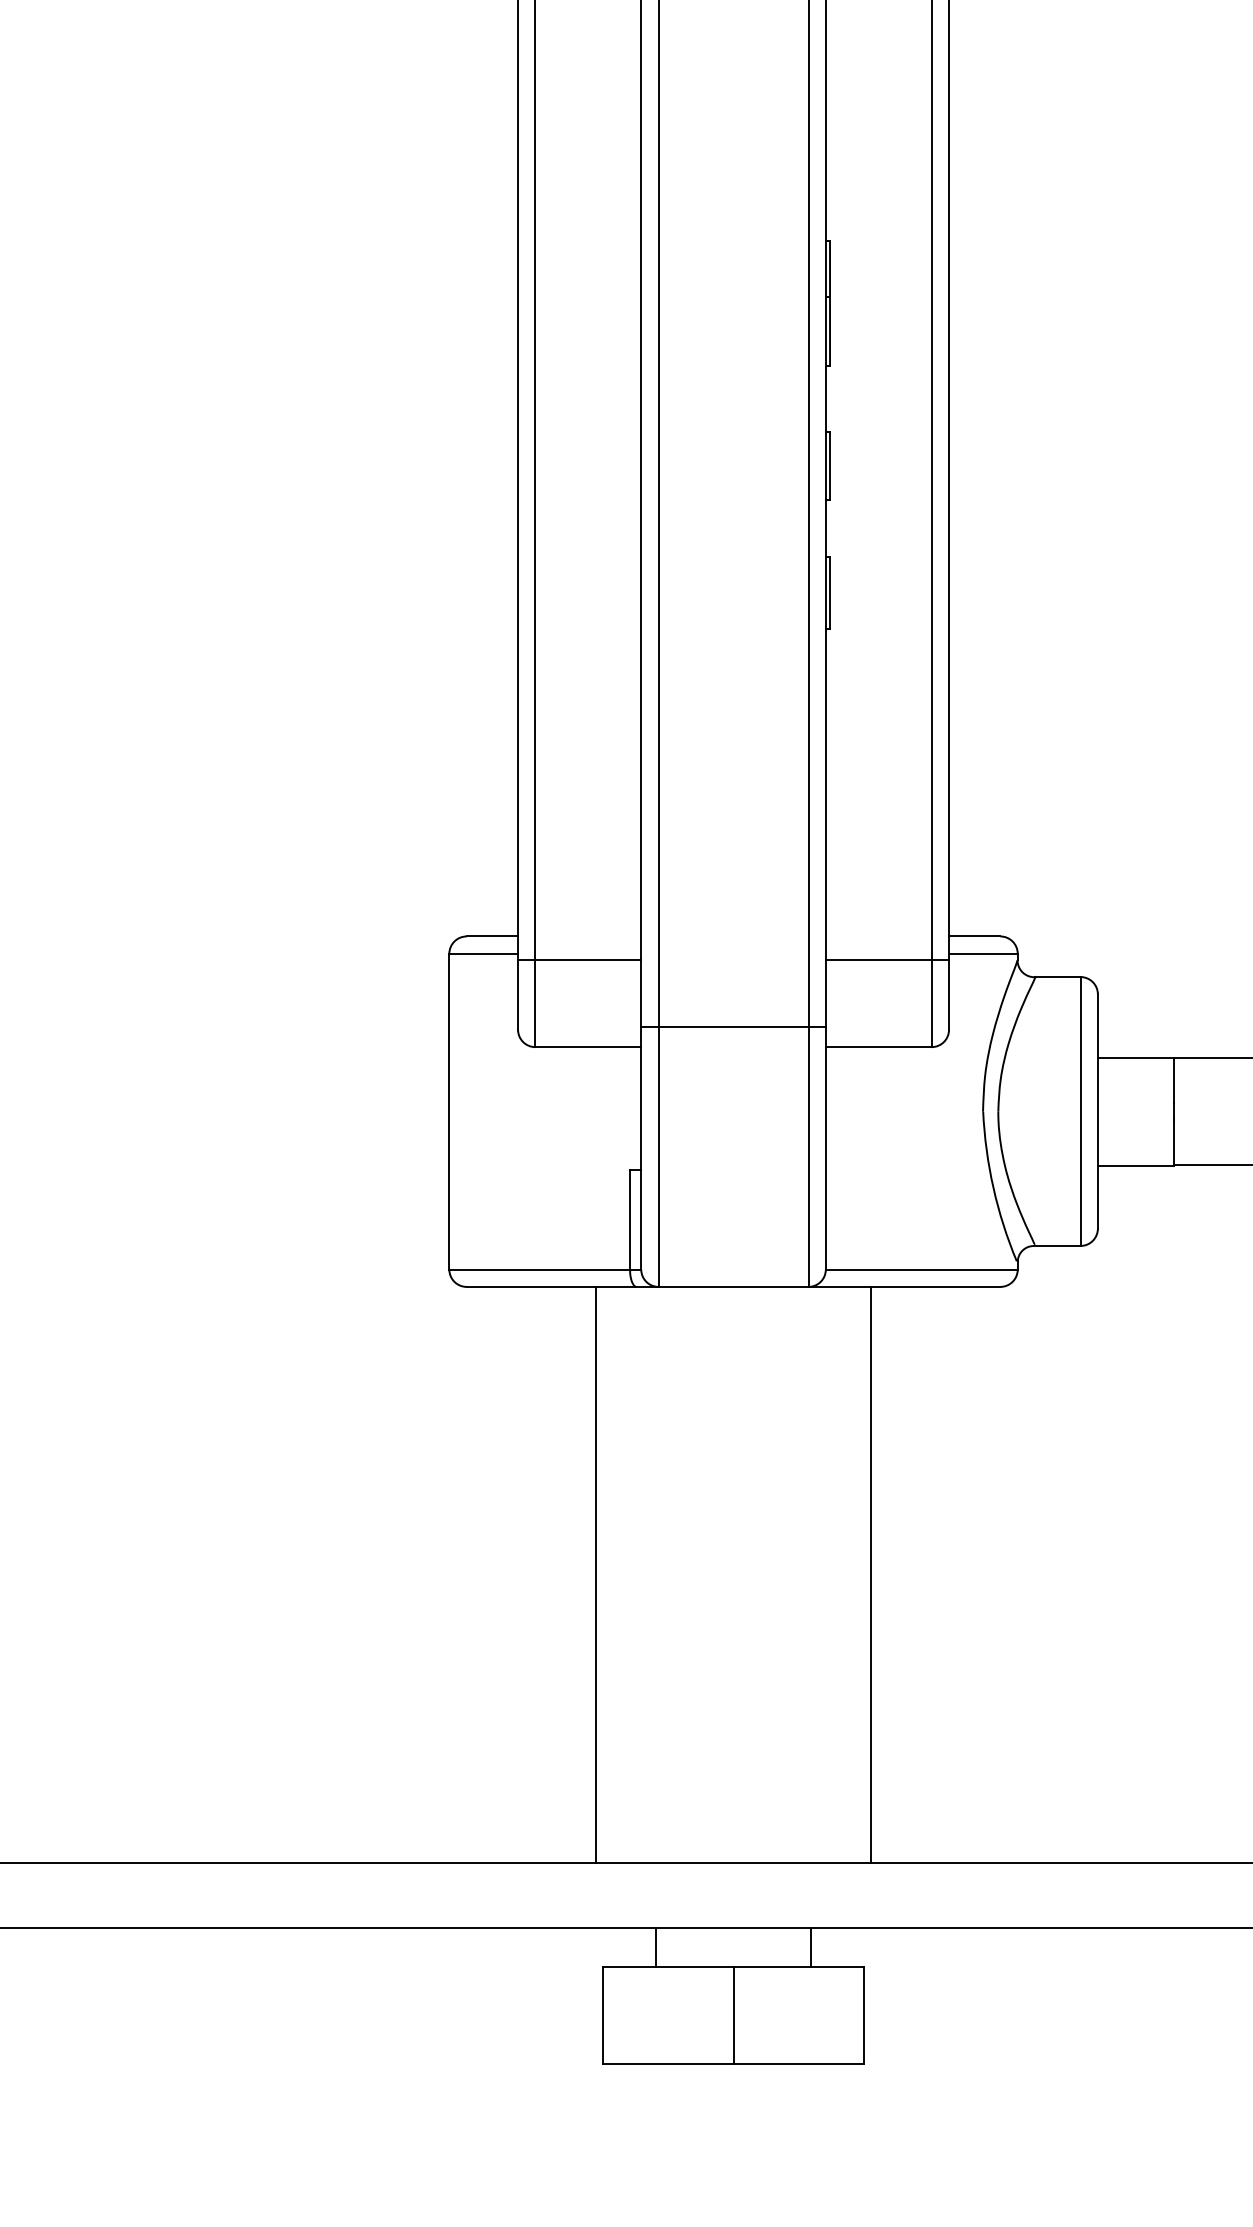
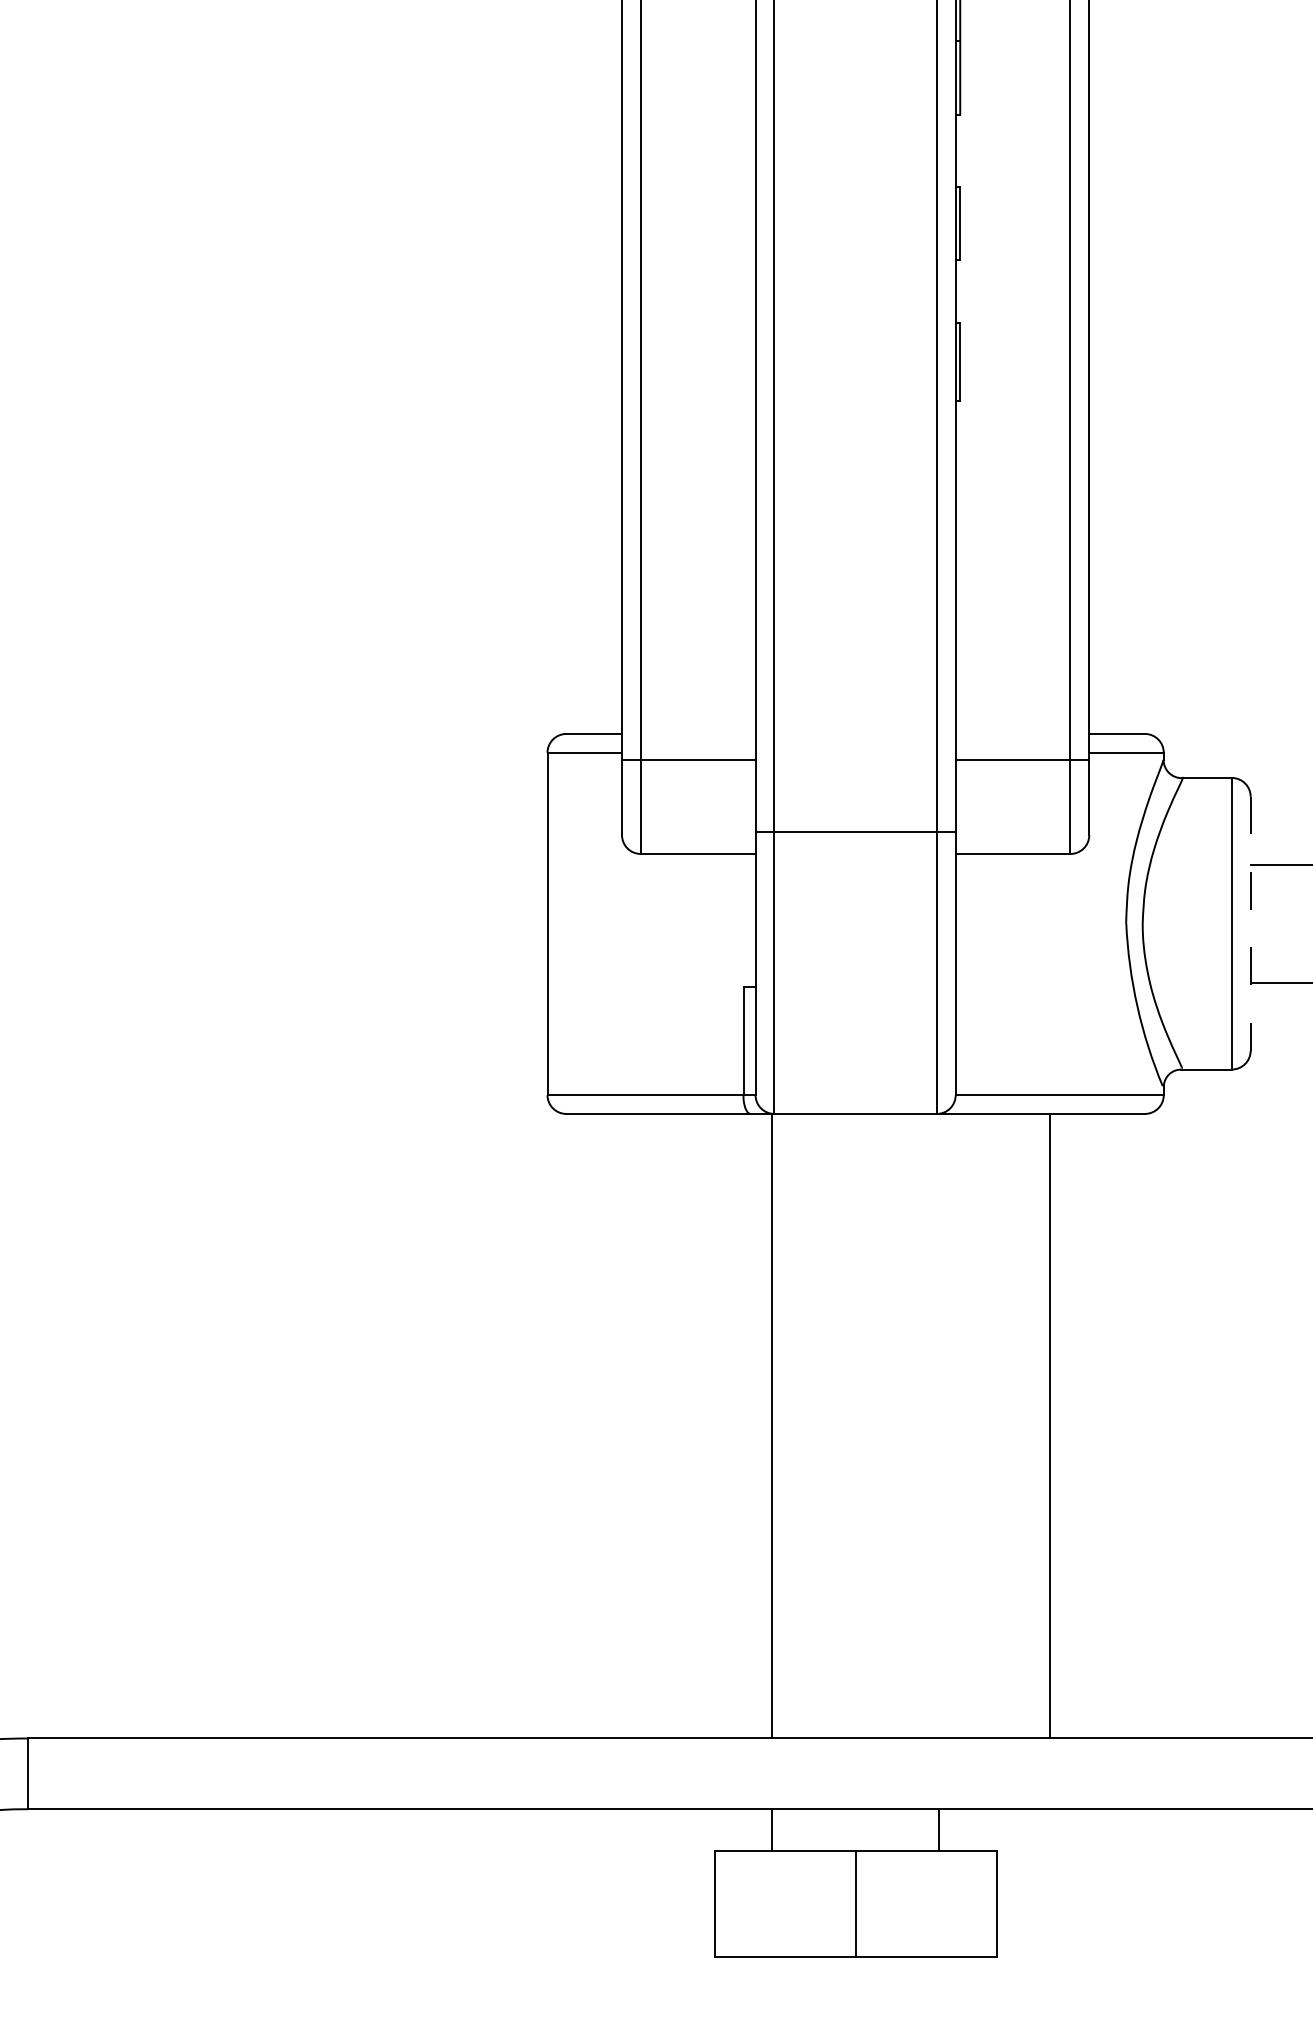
line: (1097, 1112) -> (1250, 924), solid -> dashed
line: (596, 1574) -> (772, 1425), moved
line: (870, 1574) -> (1049, 1425), moved

